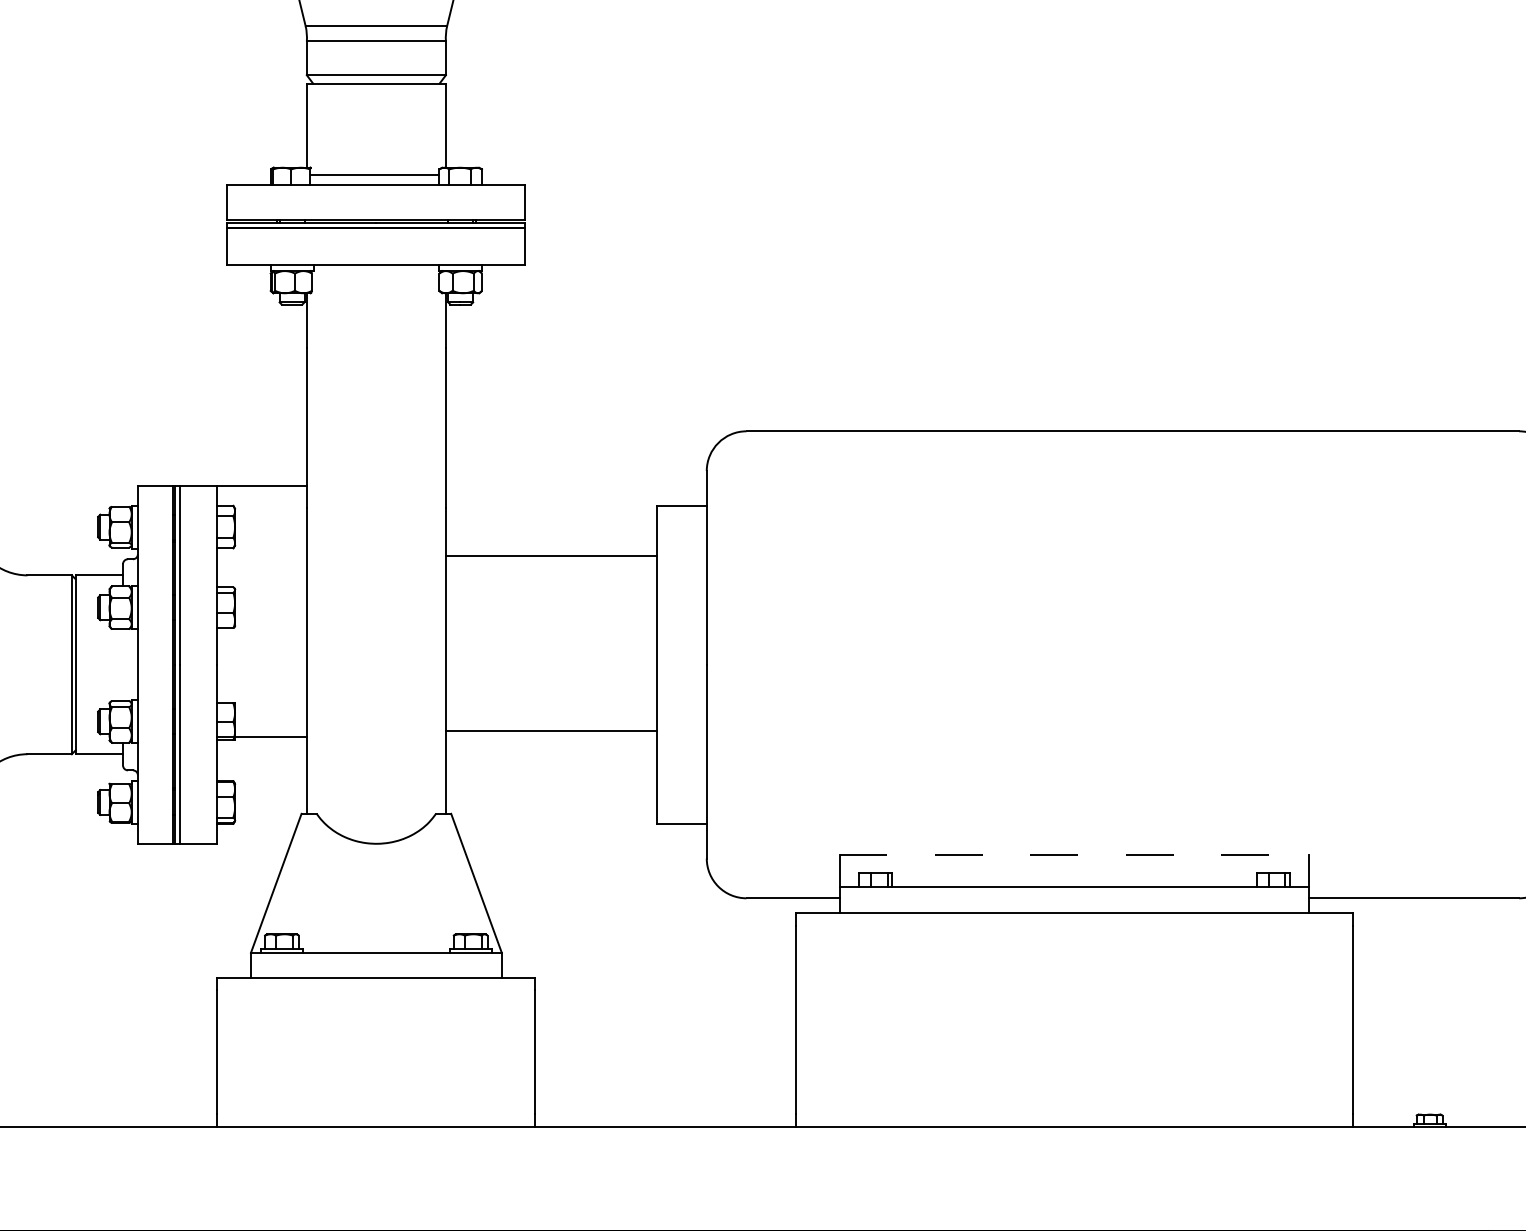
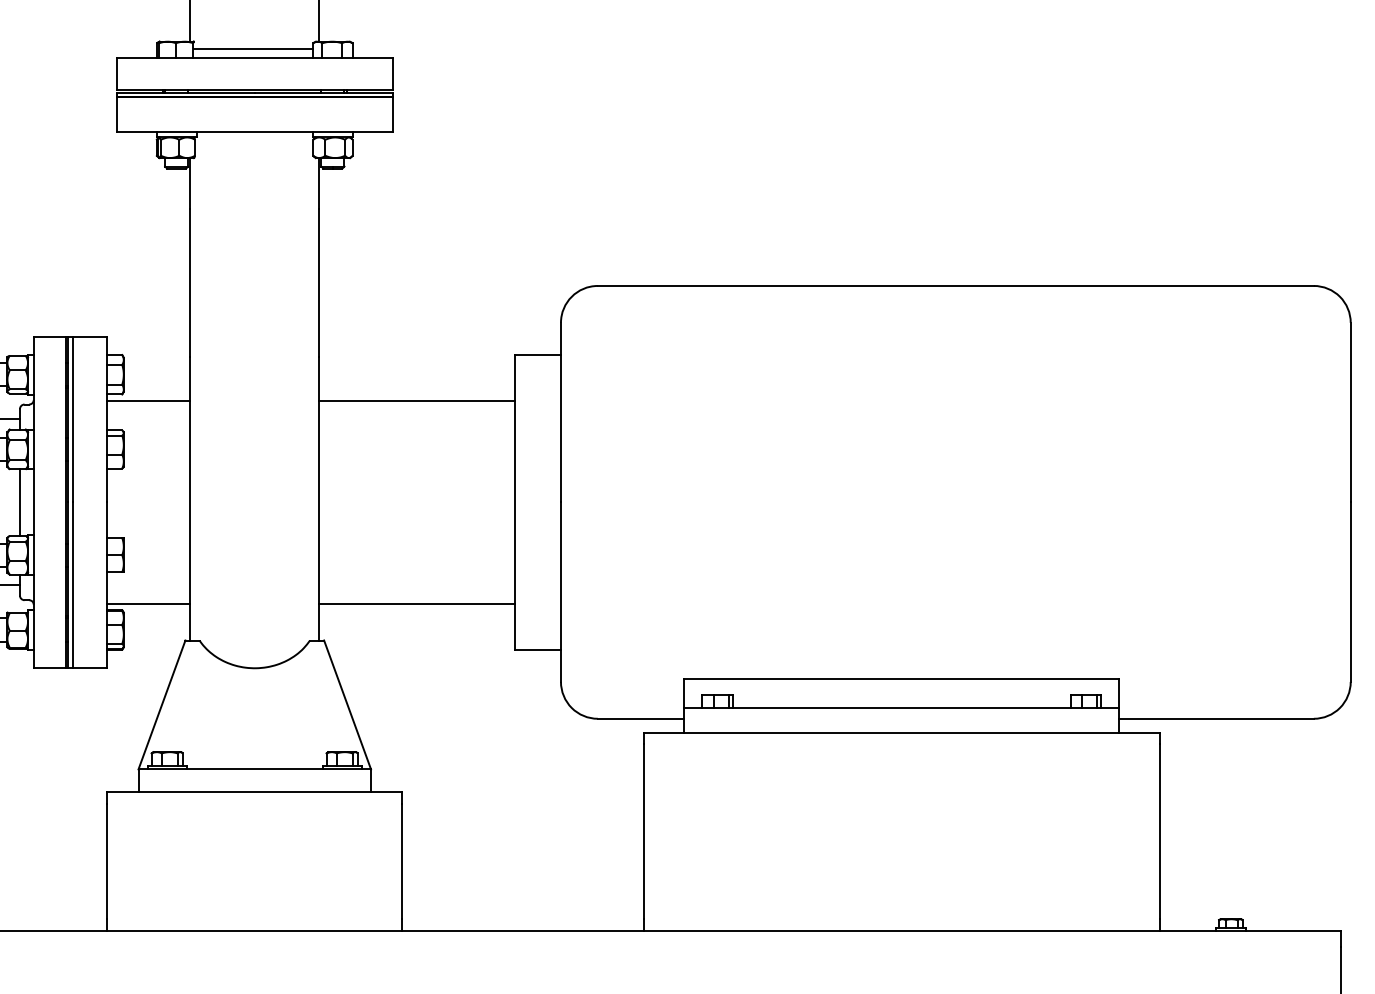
line: (261, 485) -> (148, 401), moved
line: (123, 664) -> (20, 502), added
line: (551, 731) -> (417, 604), moved
line: (261, 737) -> (148, 604), moved
line: (1074, 855) -> (901, 679), dashed -> solid

